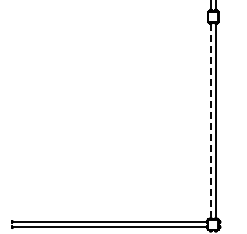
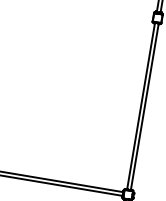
line: (211, 121) -> (141, 106), dashed -> solid

